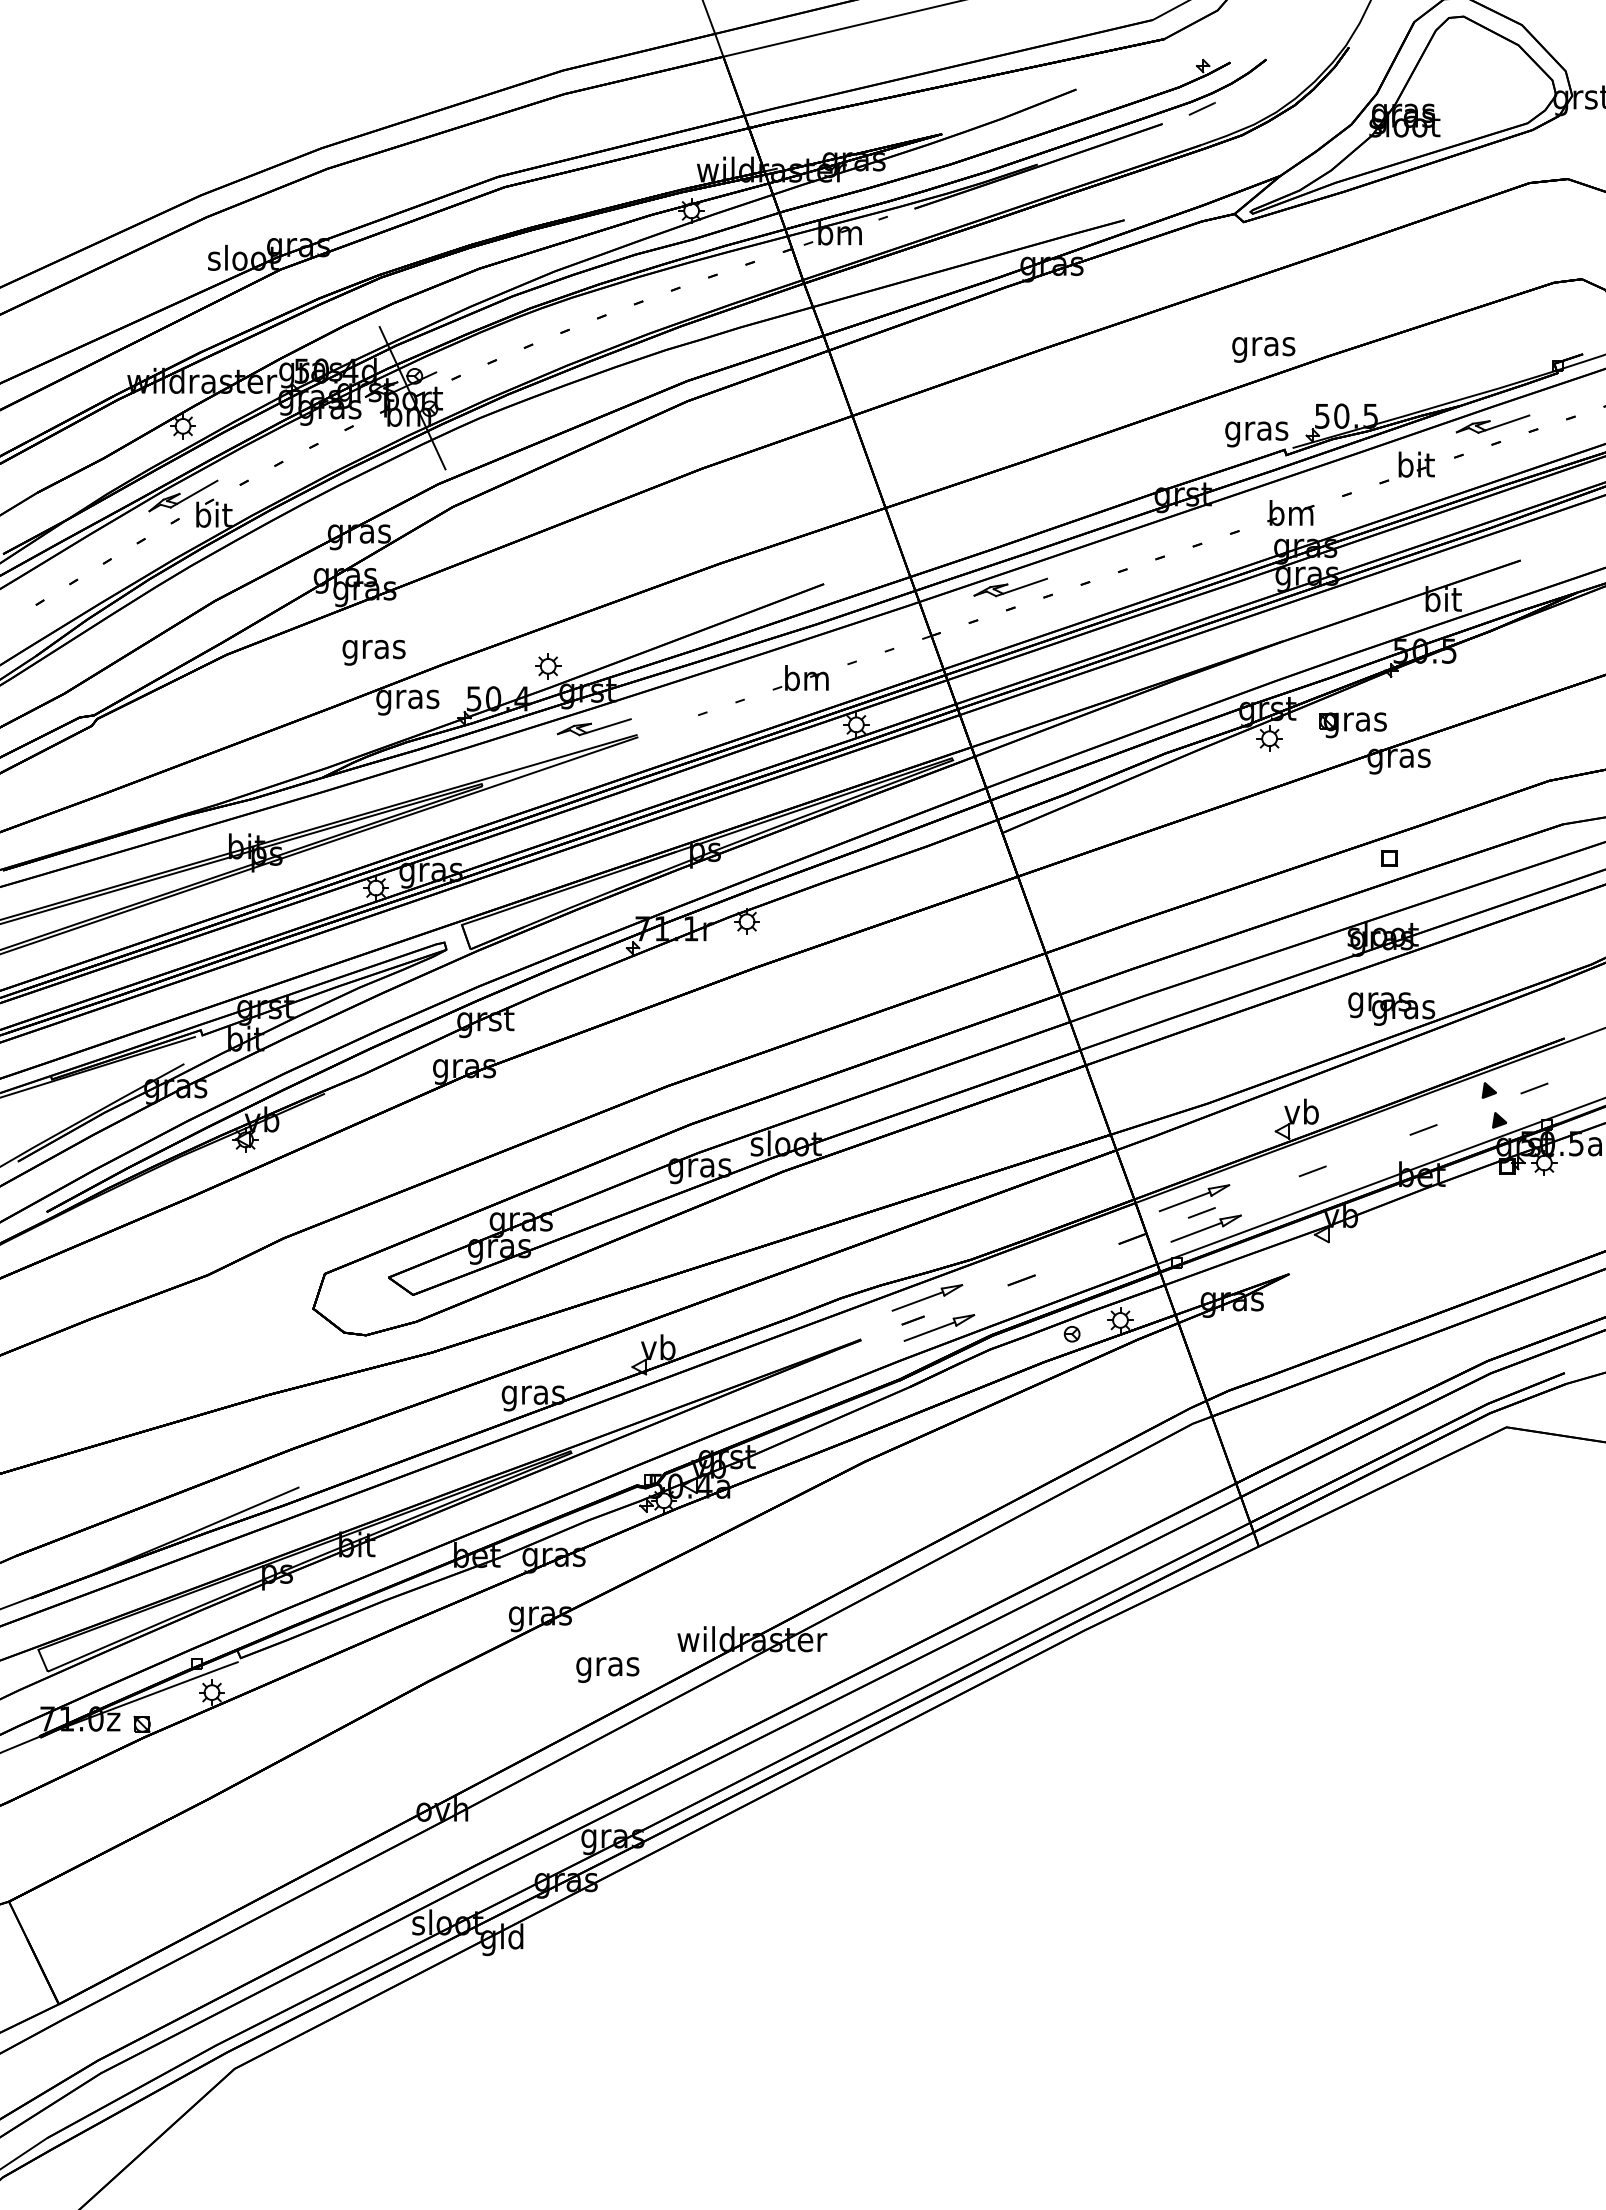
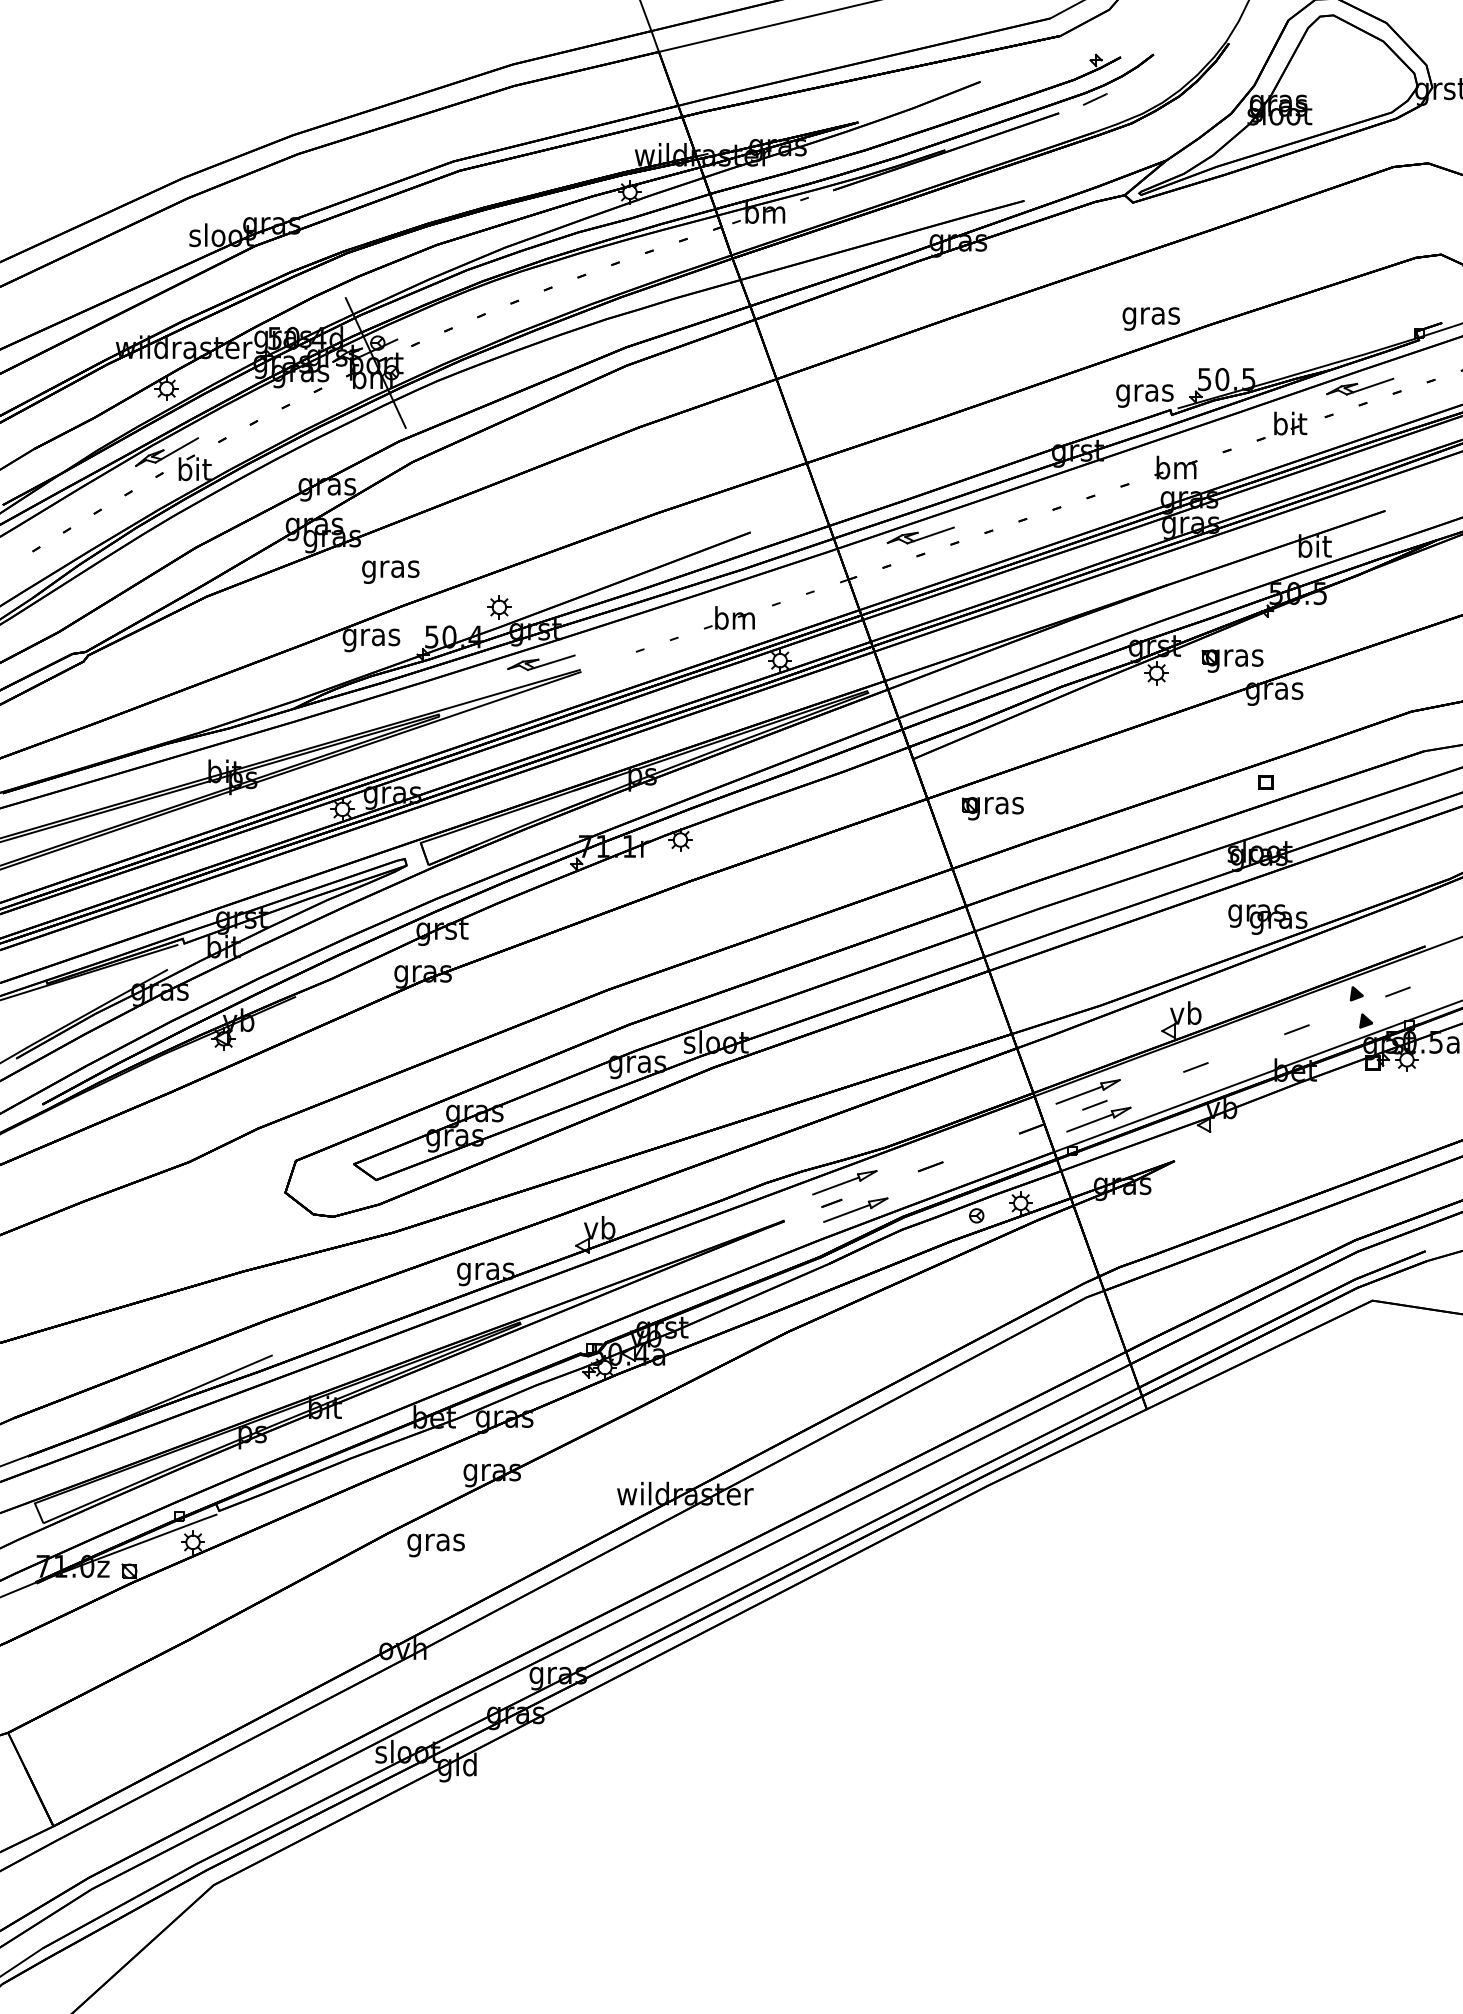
text: (373, 652) -> (390, 571), moved
part: (1089, 887) -> (992, 808), added
text: (607, 1669) -> (435, 1545), moved

